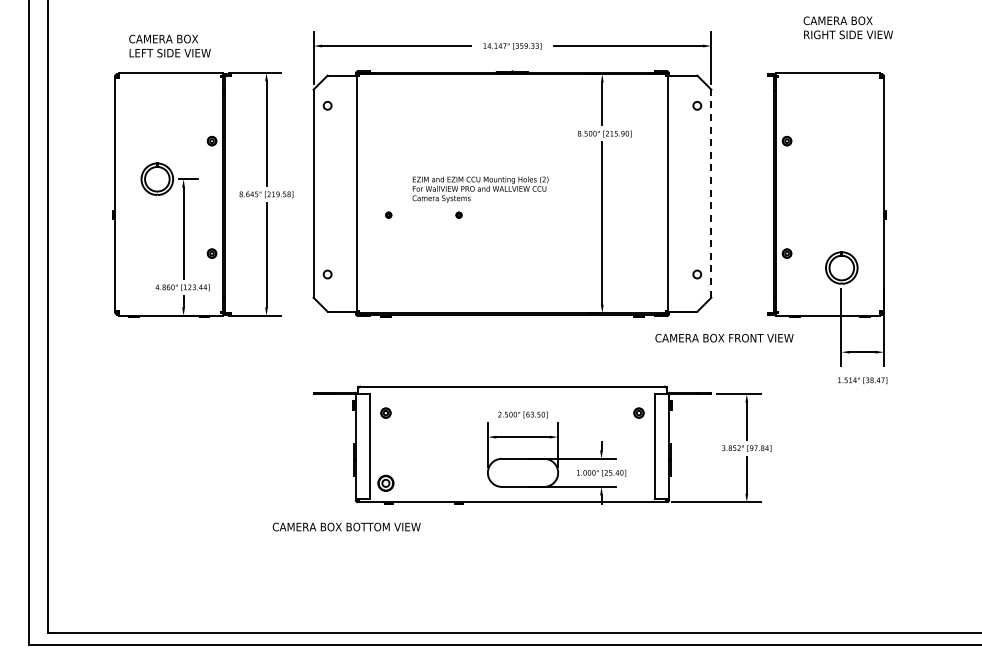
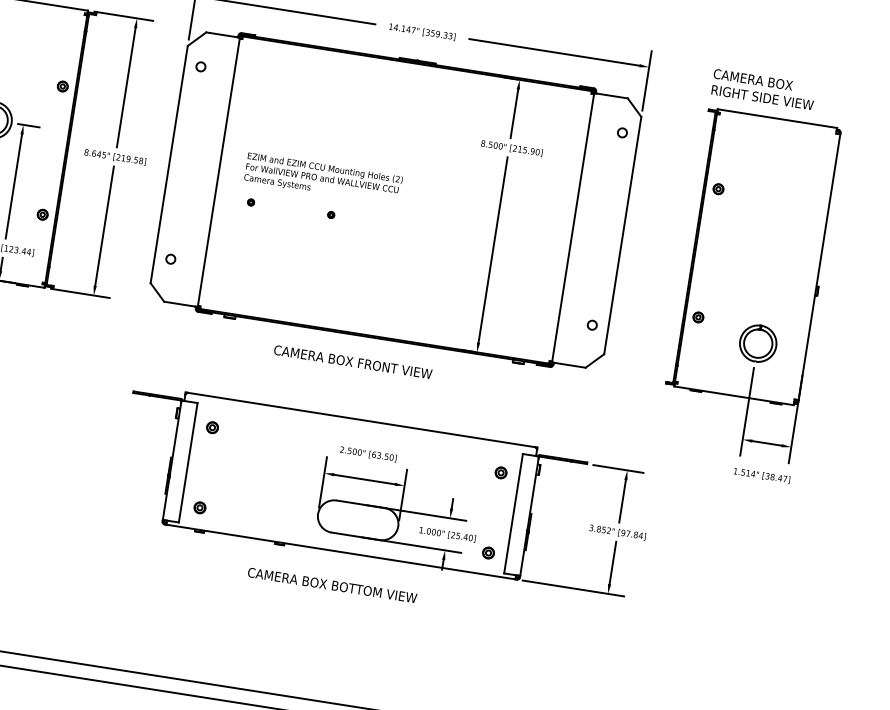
text: (847, 27) -> (762, 89), moved
text: (480, 189) -> (323, 179), moved
line: (711, 193) -> (622, 235), dashed -> solid
text: (724, 337) -> (353, 361), moved
part: (385, 483) -> (199, 507), size x0.62
part: (638, 483) -> (487, 553), added
text: (346, 526) -> (332, 584), moved

